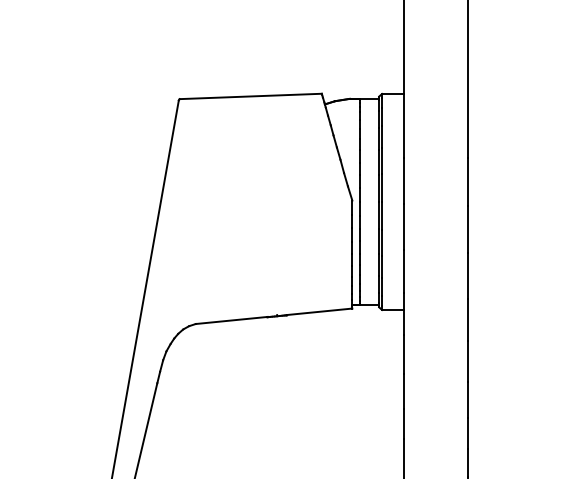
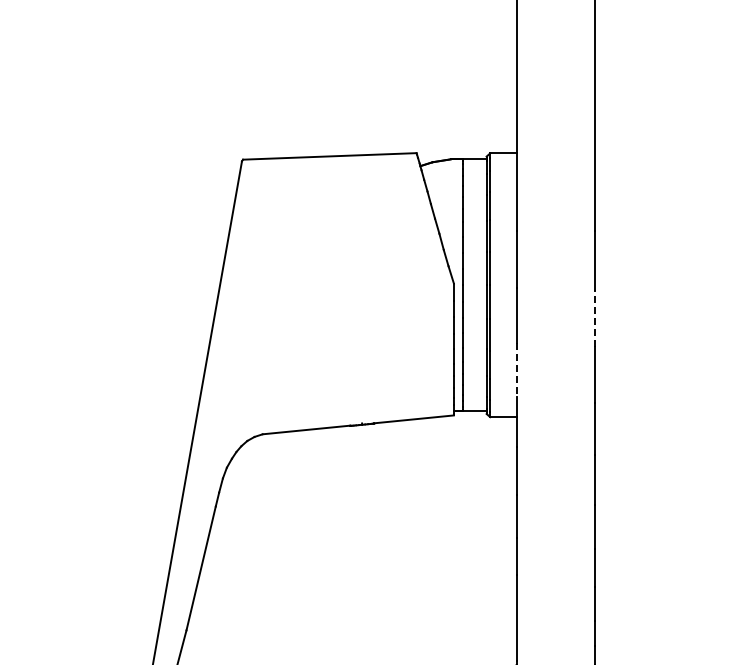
line: (467, 229) -> (594, 318), solid -> dashed
line: (403, 271) -> (516, 370), solid -> dashed

